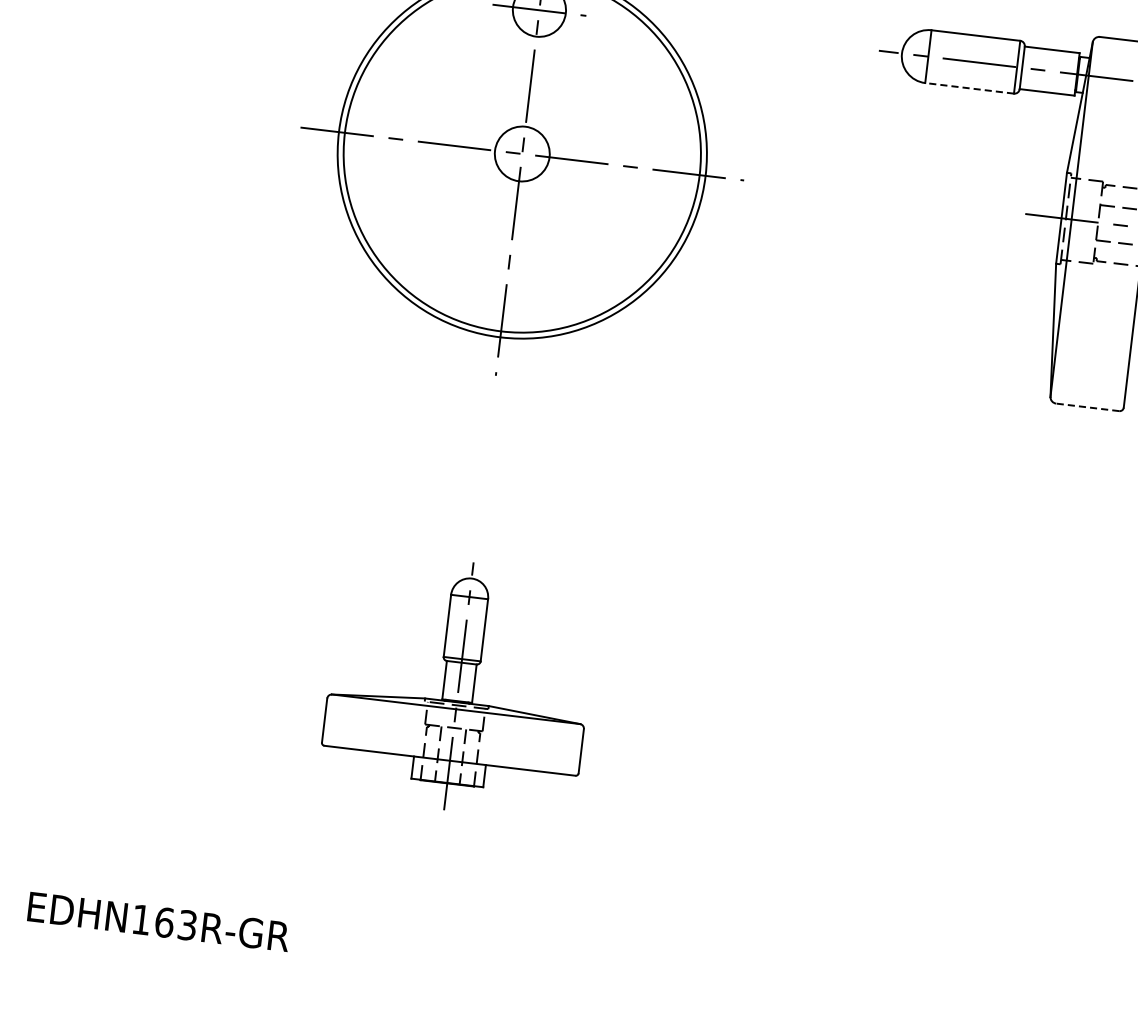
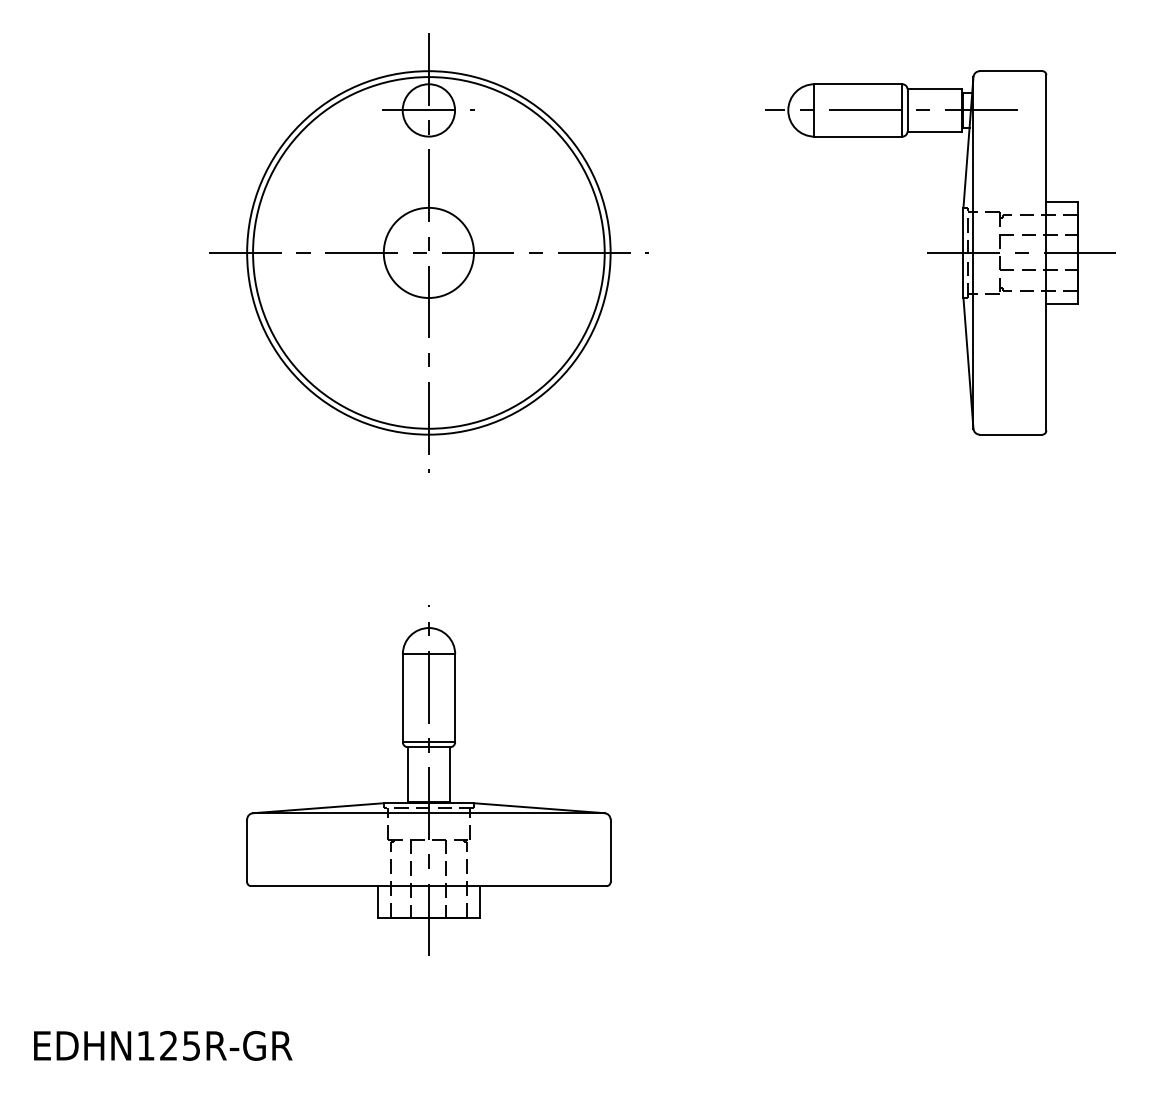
line: (969, 88) -> (858, 136), dashed -> solid
circle: (521, 153) -> (428, 252), size x1.67
line: (1087, 407) -> (1010, 434), dashed -> solid
part: (458, 686) -> (428, 780), size x1.43
text: (176, 923) -> (180, 1045), EDHN163R-GR -> EDHN125R-GR

